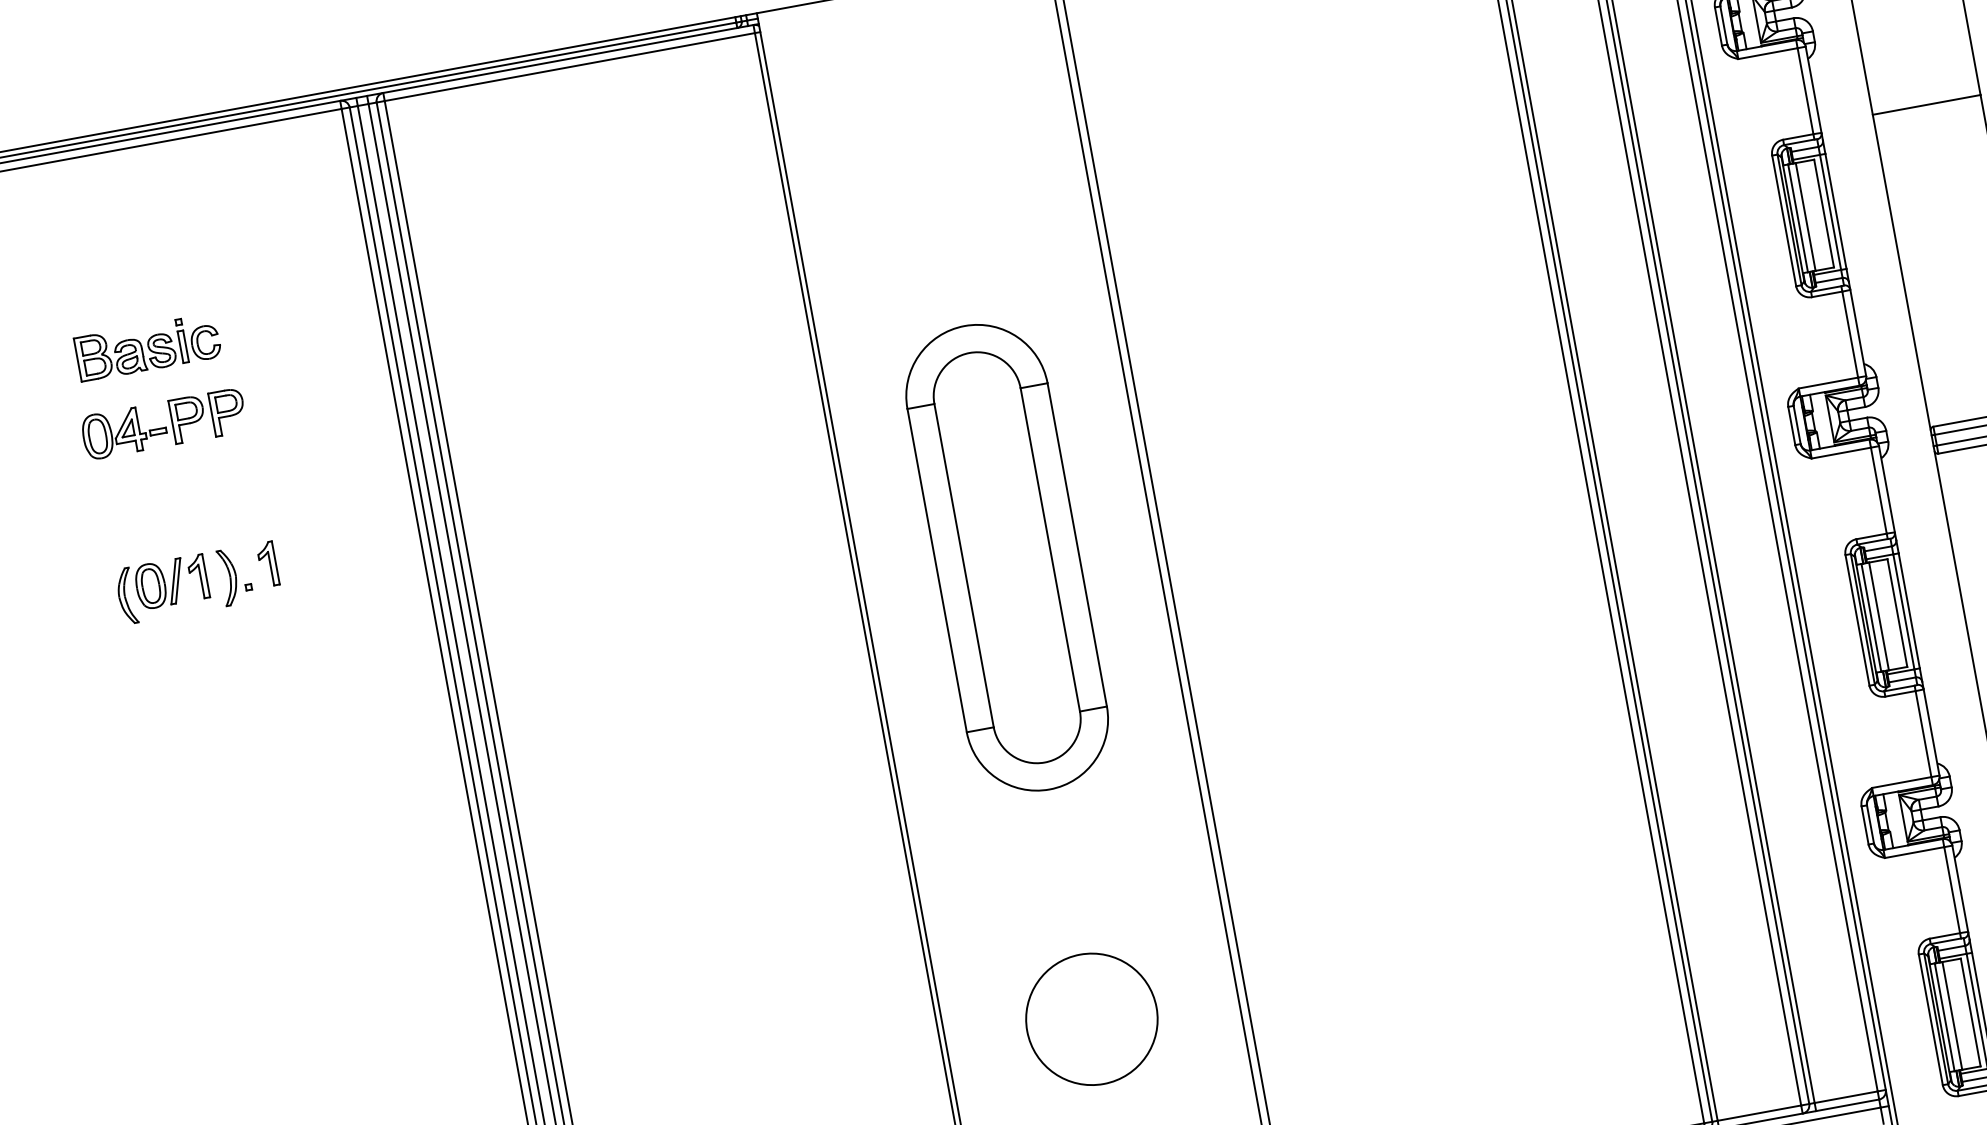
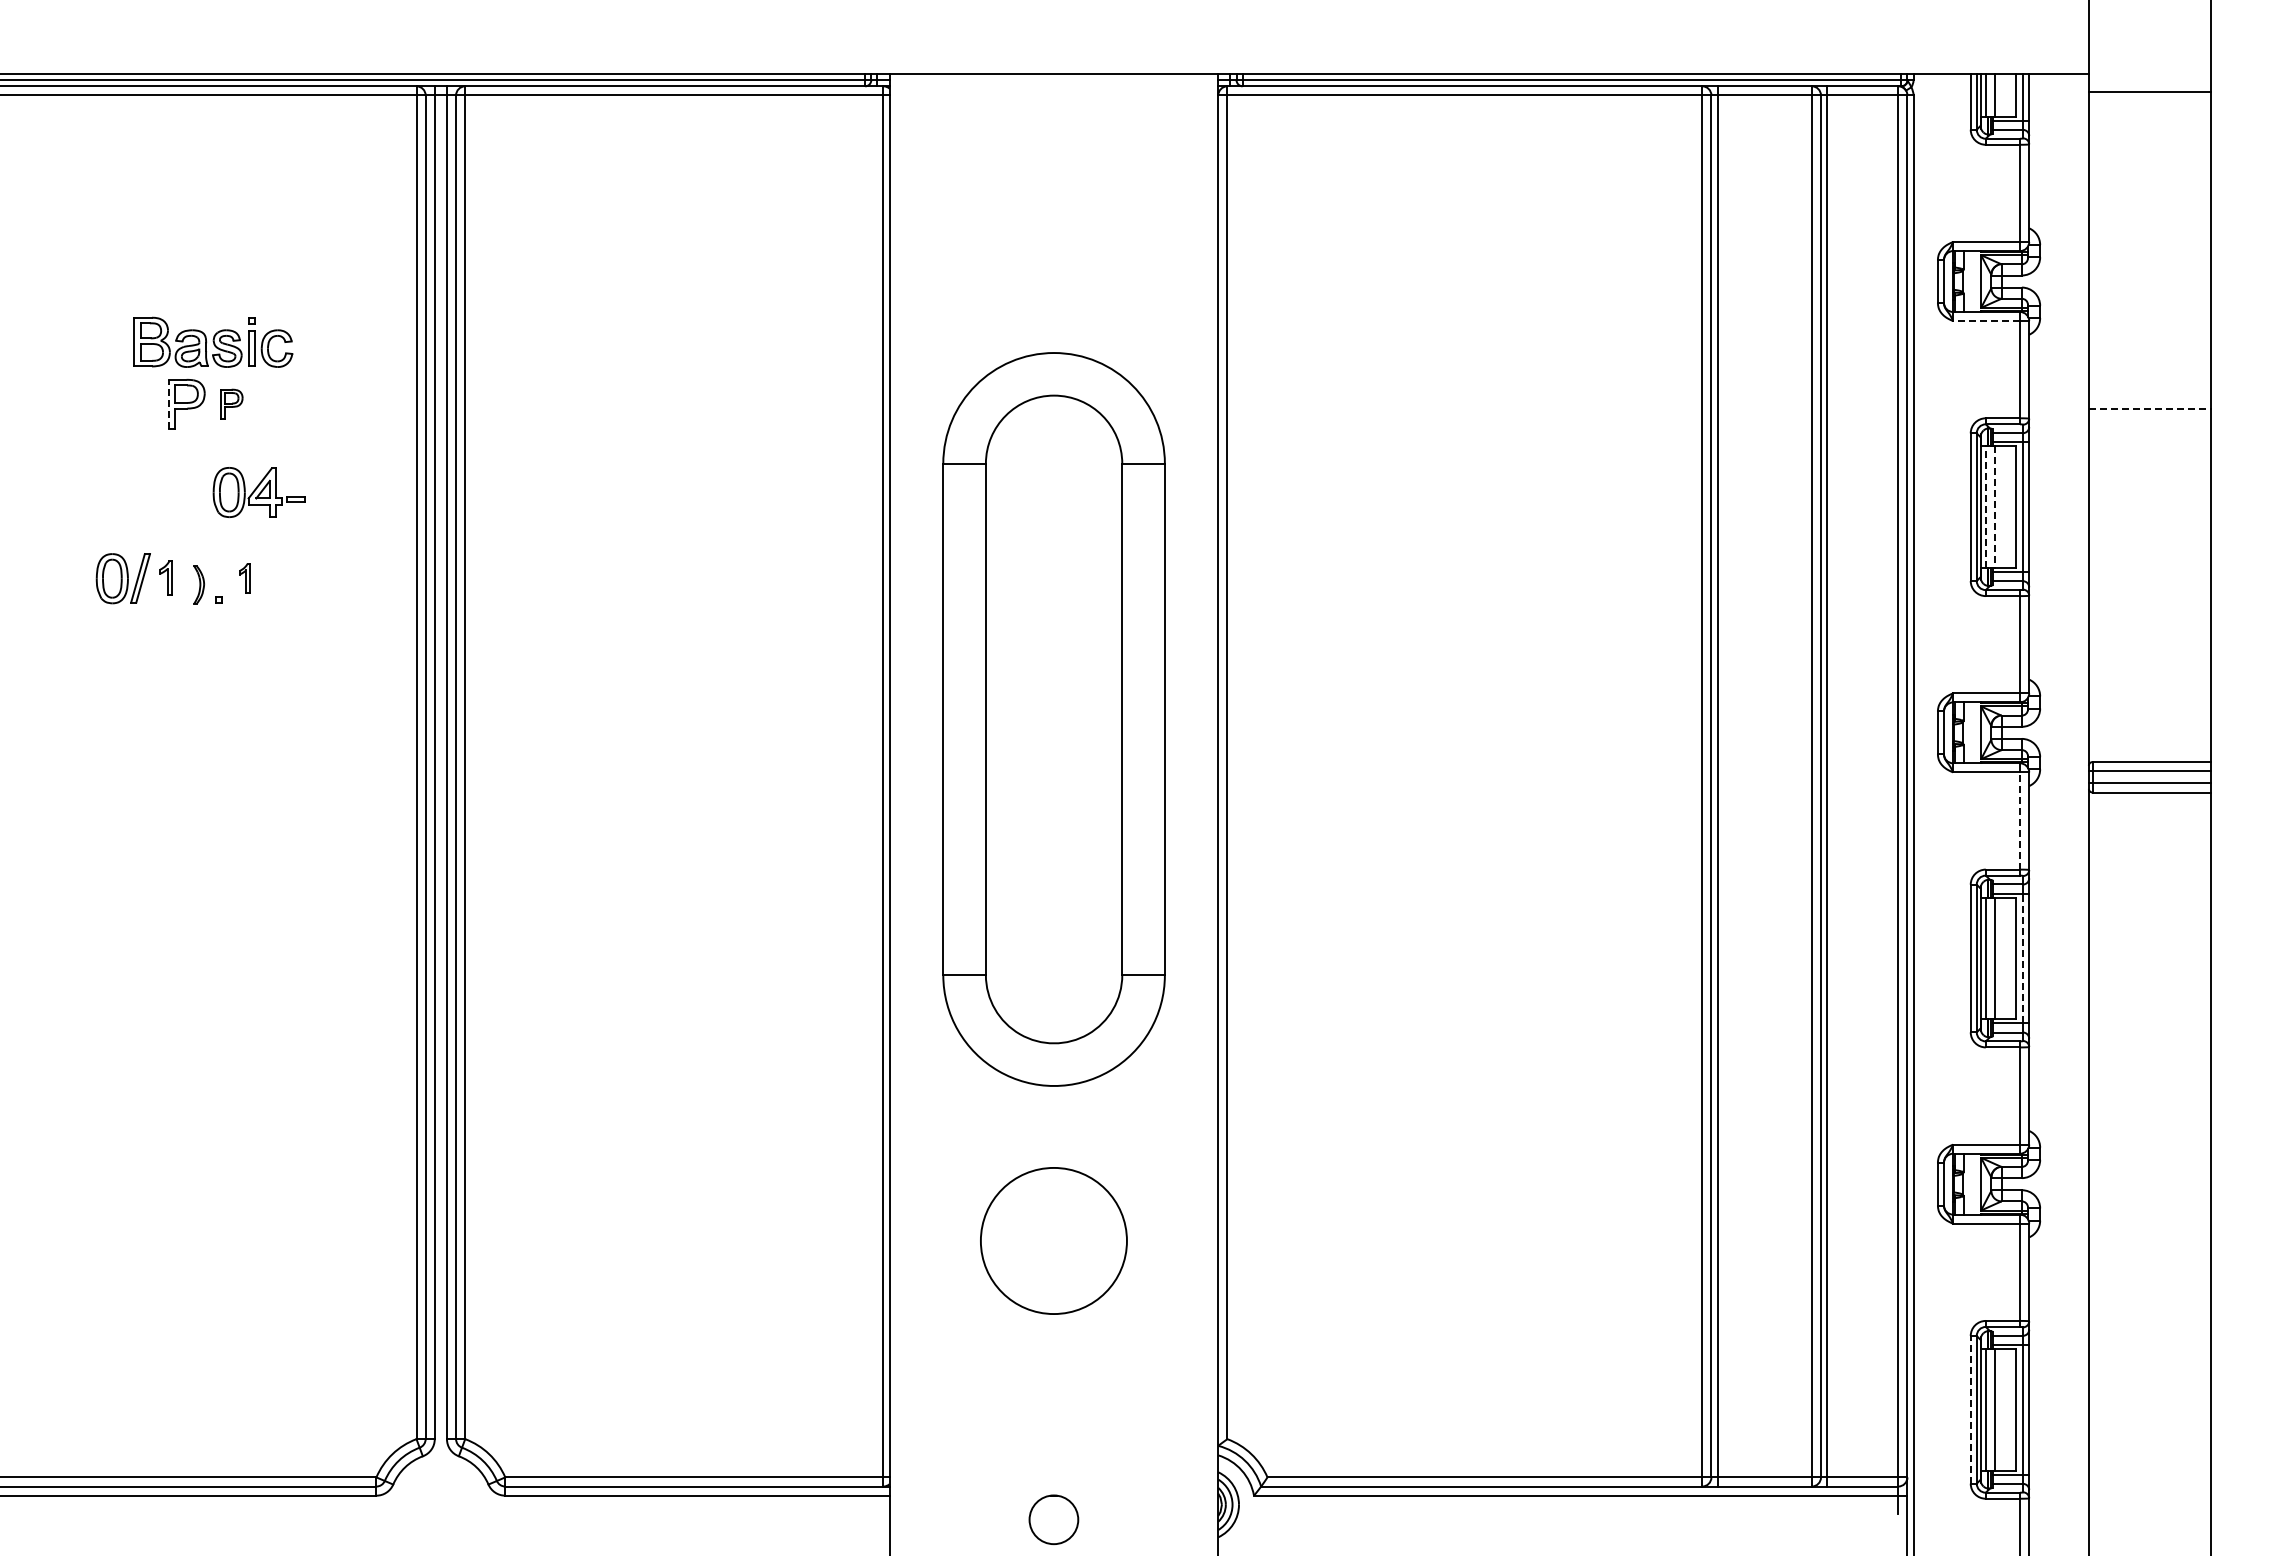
line: (1767, 53) -> (1986, 321), solid -> dashed
line: (1926, 104) -> (2149, 408), solid -> dashed
line: (1806, 217) -> (1995, 507), solid -> dashed
line: (1798, 218) -> (1986, 507), solid -> dashed
part: (148, 346) -> (213, 341), moved
part: (228, 412) -> (231, 404), size x0.6
line: (172, 421) -> (168, 403), solid -> dashed
part: (123, 431) -> (258, 492), moved
line: (1879, 491) -> (2020, 821), solid -> dashed
part: (1006, 557) -> (1053, 719), size x1.4
part: (267, 564) -> (244, 578), size x0.6
part: (197, 577) -> (165, 578), size x0.7
part: (229, 577) -> (199, 584), size x0.6
part: (126, 595) -> (83, 584), removed
line: (1904, 611) -> (2023, 958), solid -> dashed
line: (1930, 1019) -> (1970, 1409), solid -> dashed

